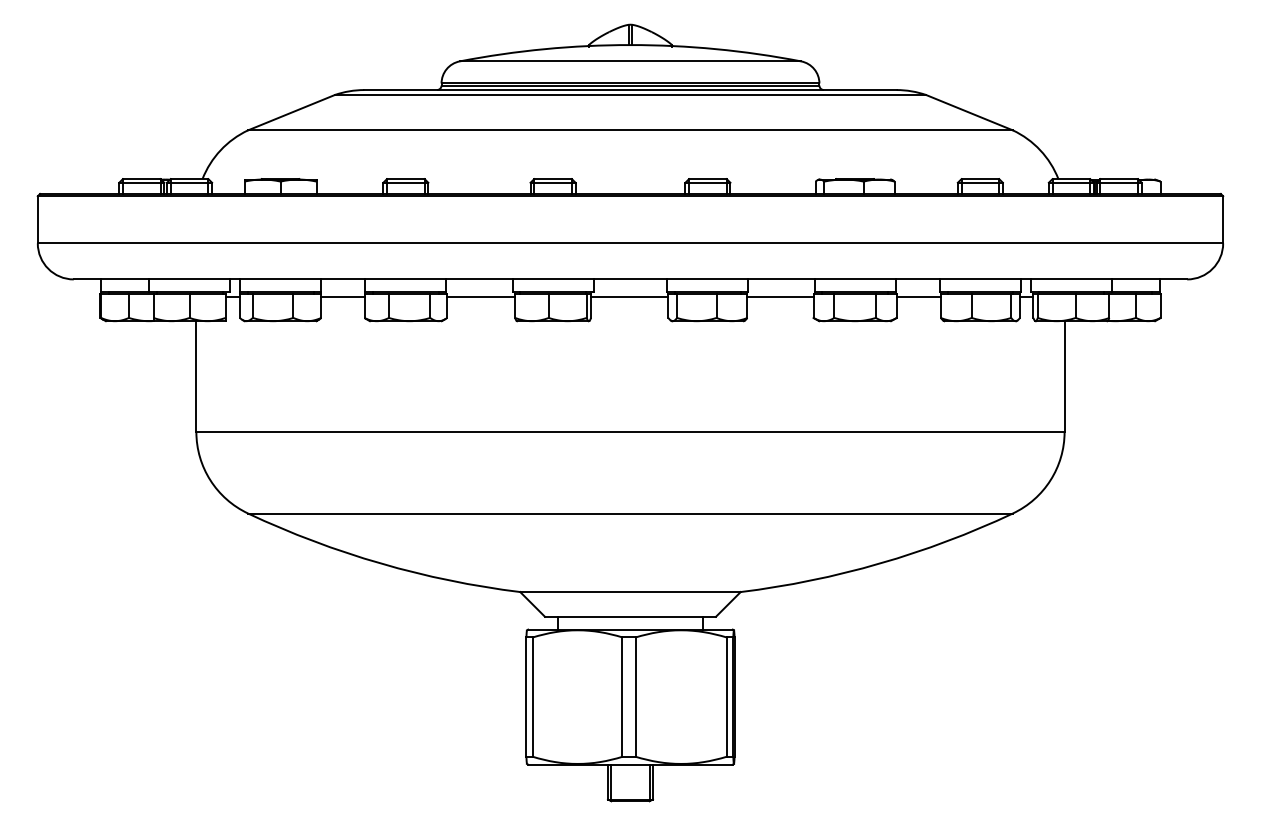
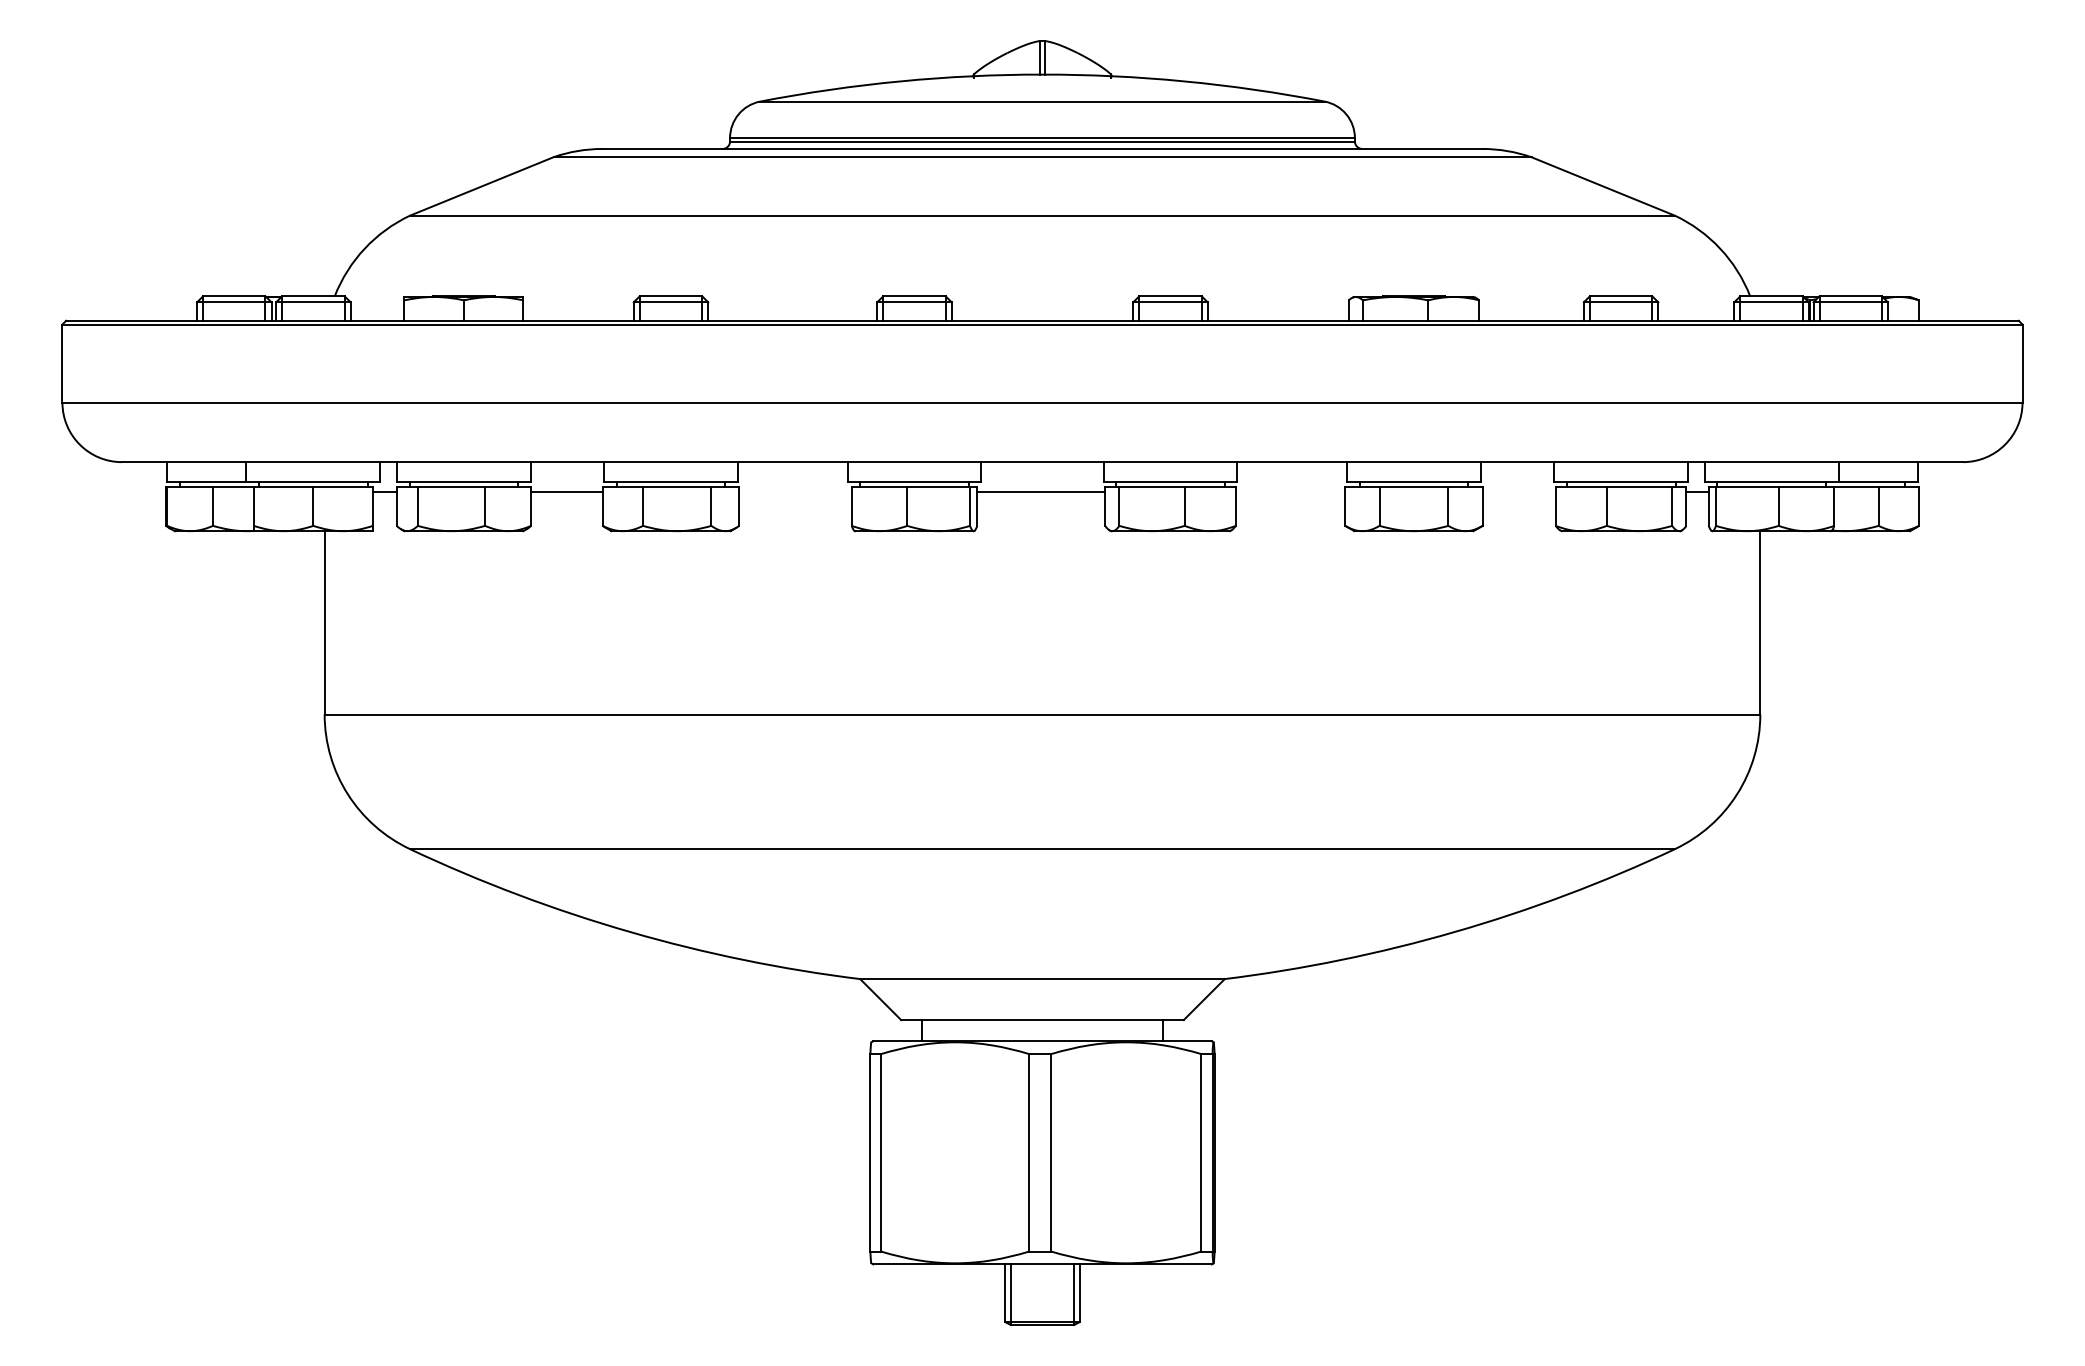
line: (481, 297) -> (796, 492), removed
line: (780, 297) -> (1290, 492), removed
line: (918, 297) -> (1518, 492), removed

